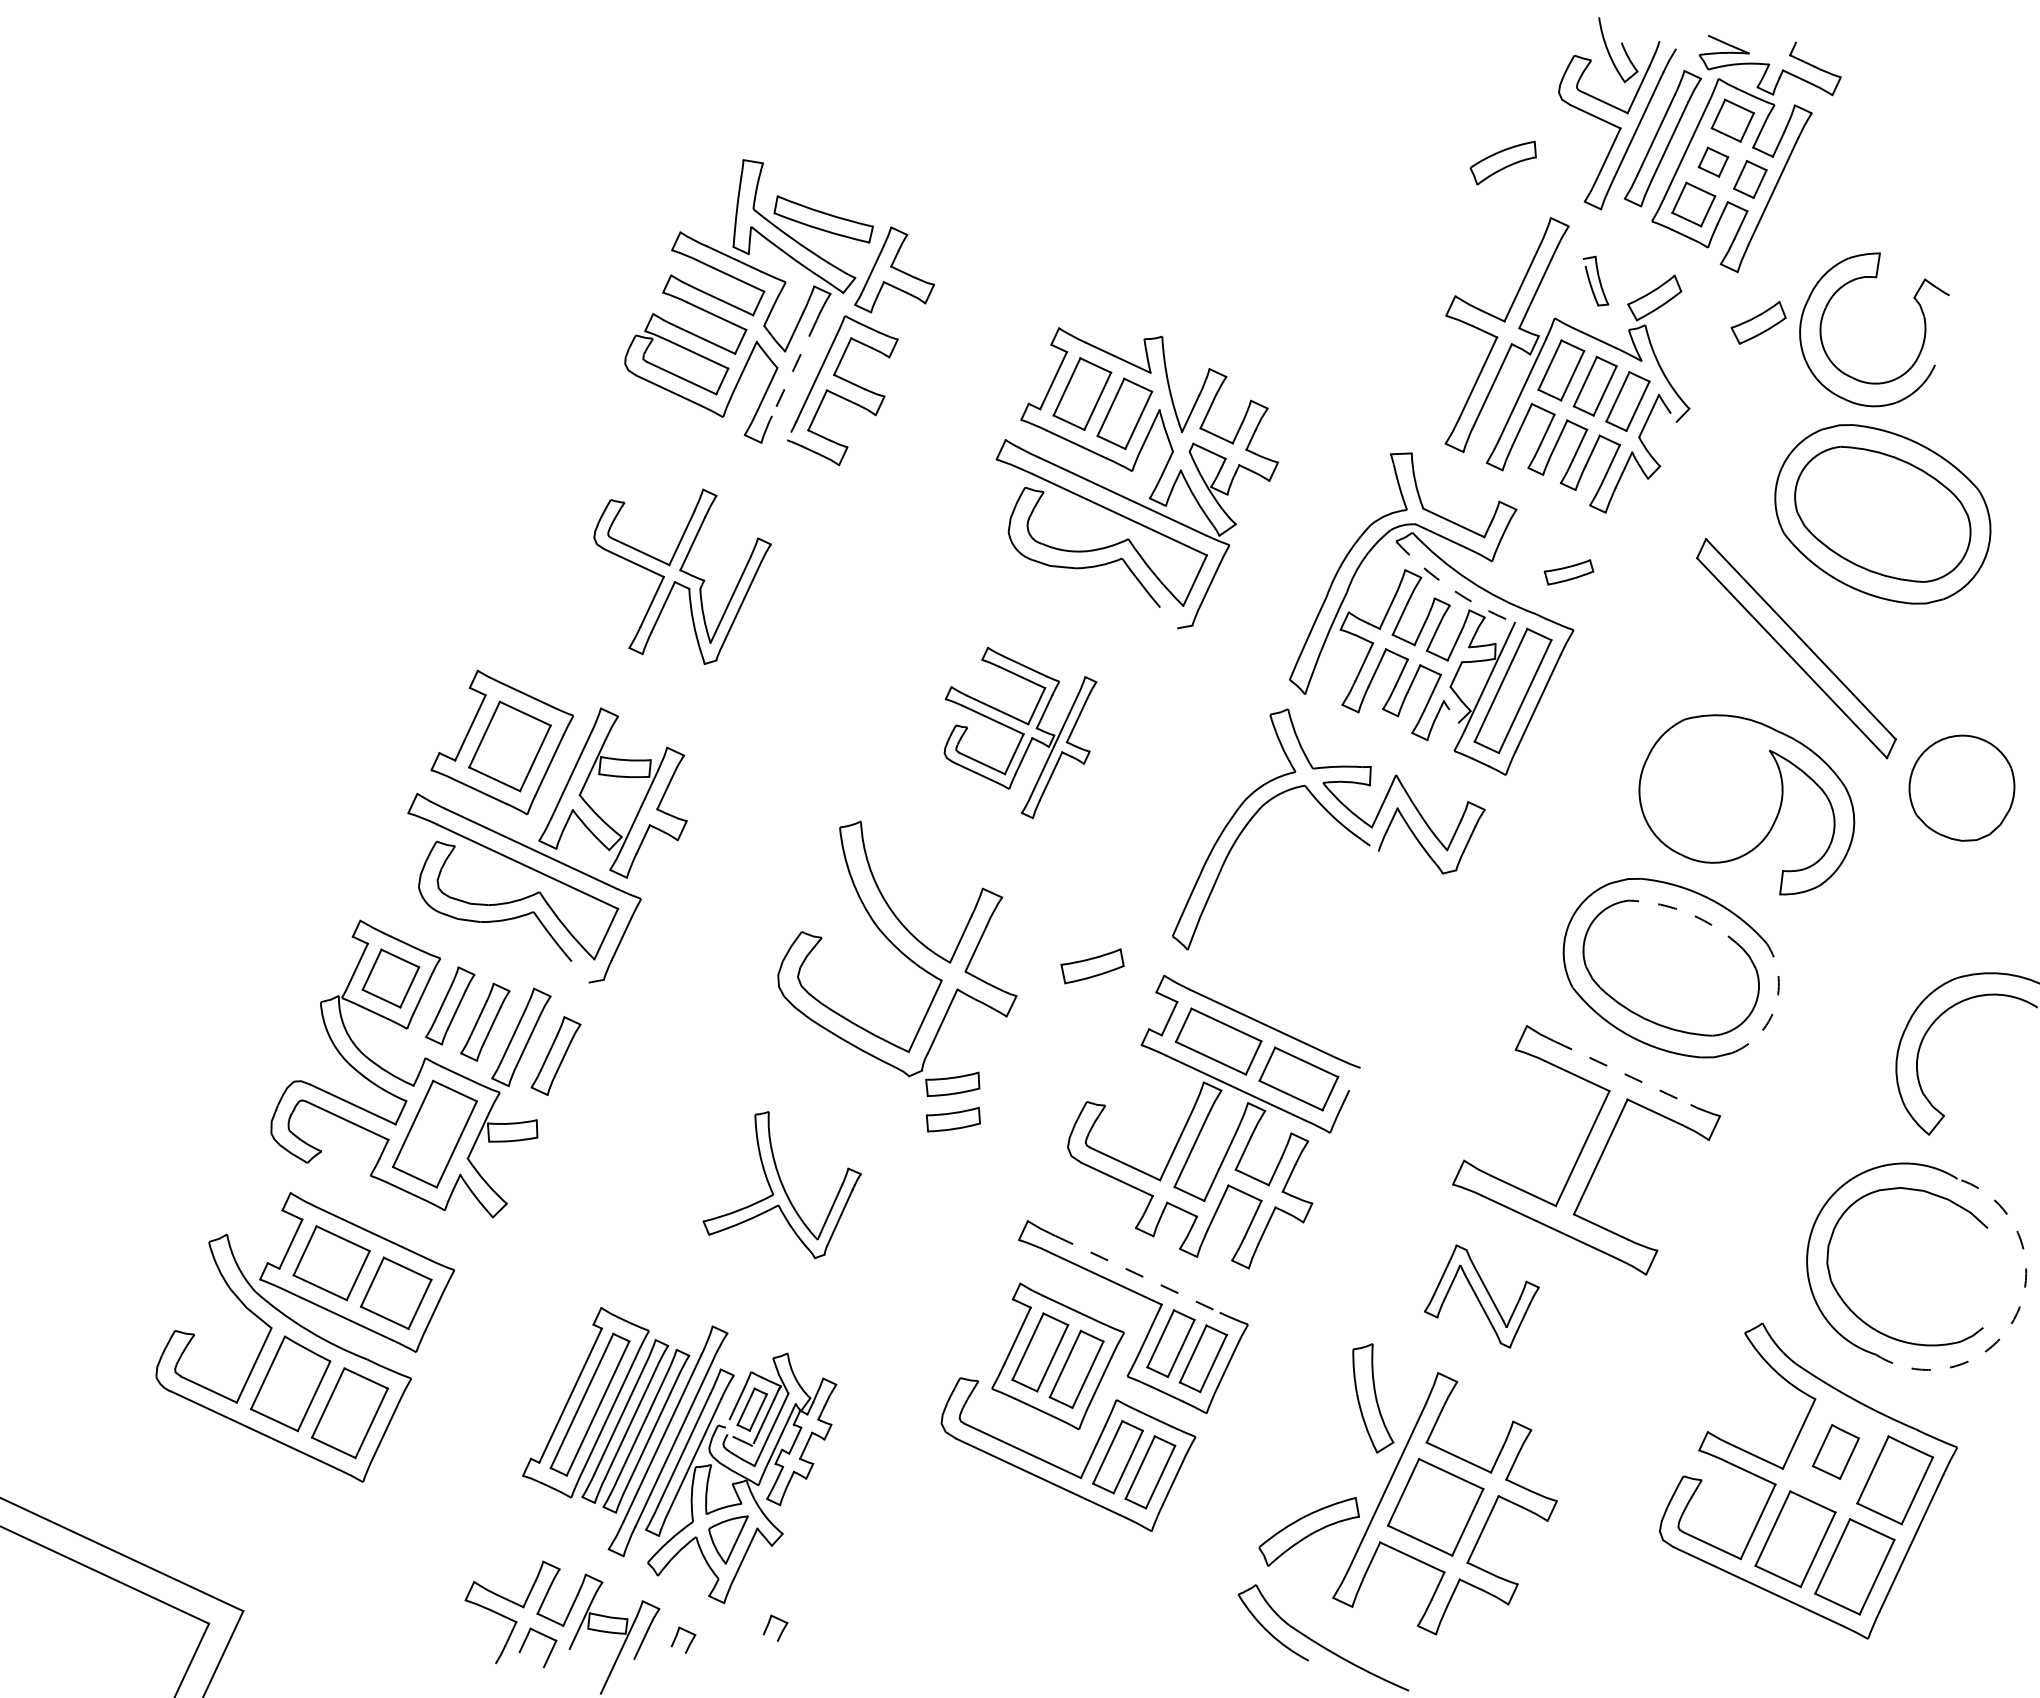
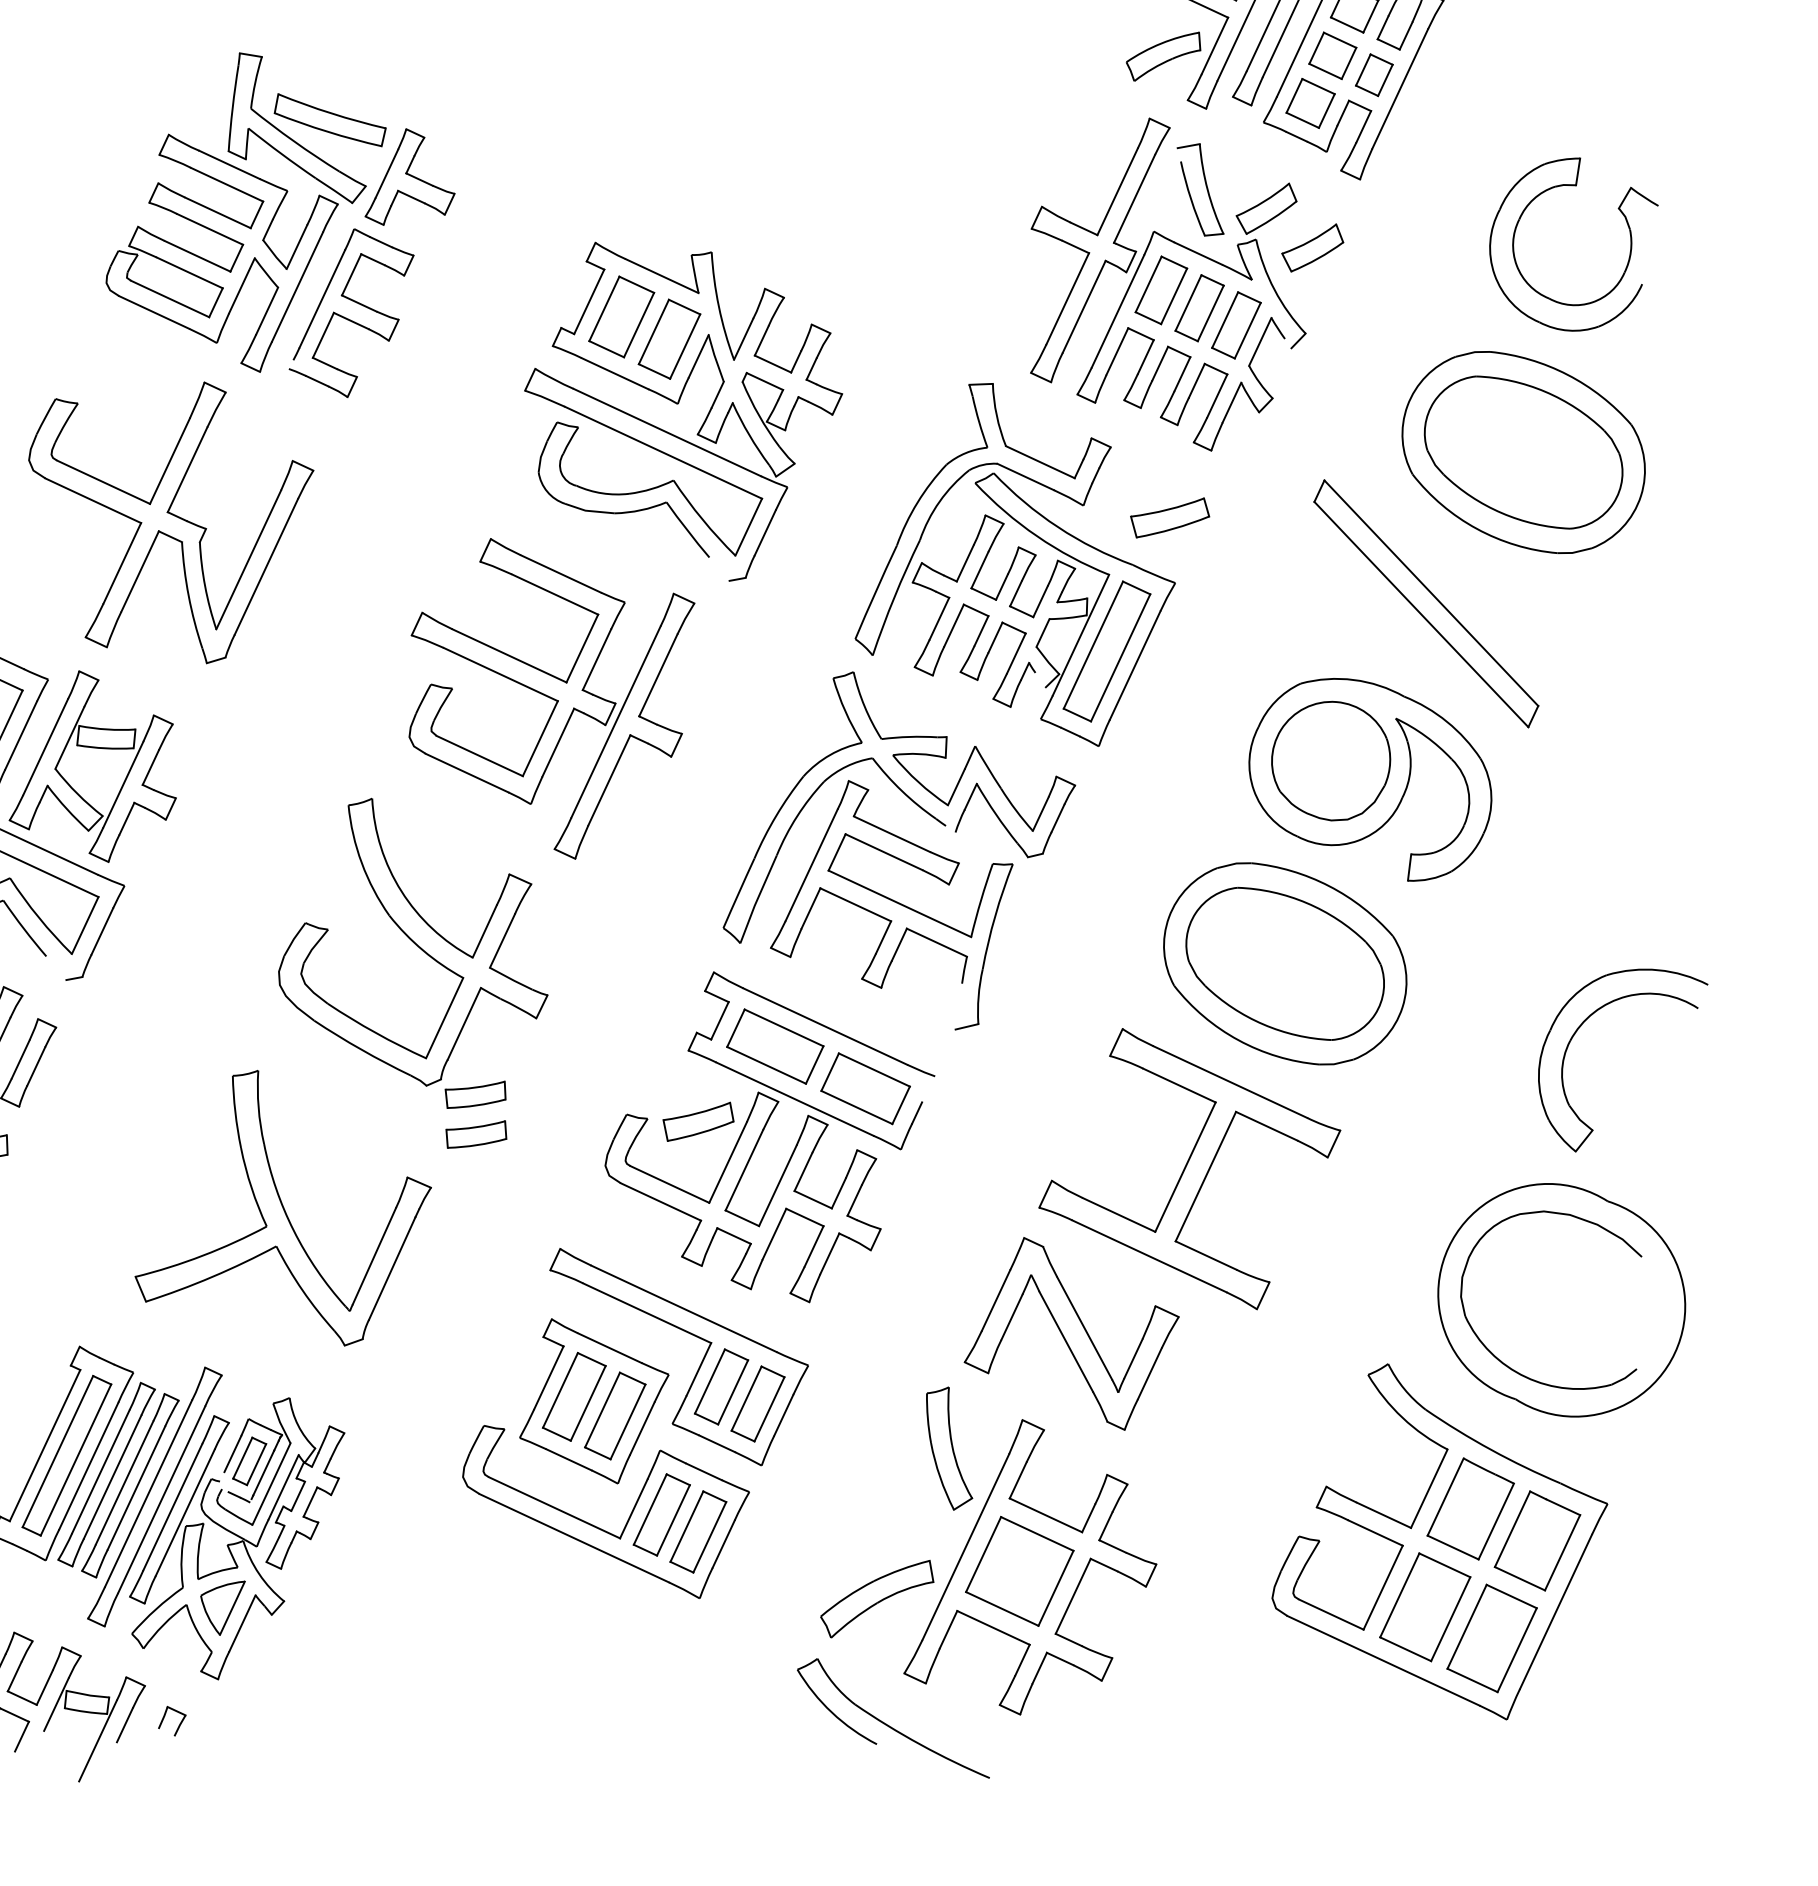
part: (1713, 161) -> (1332, 54), size x1.43
part: (1502, 162) -> (1162, 56), moved
part: (1595, 280) -> (1199, 189), size x1.67
part: (1758, 322) -> (1312, 247), moved
part: (1923, 337) -> (1629, 253), moved
line: (794, 367) -> (297, 287), dashed -> solid
part: (1568, 572) -> (1169, 518), size x1.43
part: (682, 576) -> (171, 522), size x1.43
arc: (1451, 588) -> (1037, 536), dashed -> solid
part: (1020, 732) -> (551, 698), size x1.67
part: (1961, 787) -> (1330, 760), moved
arc: (1690, 914) -> (1306, 903), dashed -> solid
part: (1321, 915) -> (891, 904), added
part: (1092, 966) -> (698, 1122), moved
arc: (1775, 1006) -> (1402, 1007), dashed -> solid
line: (1623, 1073) -> (1231, 1082), dashed -> solid
part: (782, 1184) -> (283, 1207), size x1.67
line: (1137, 1274) -> (683, 1309), dashed -> solid
part: (1481, 1296) -> (1071, 1333), size x1.67
arc: (2017, 1313) -> (1675, 1352), dashed -> solid
part: (1835, 1451) -> (1470, 1508), size x1.67
part: (769, 1624) -> (269, 1703), removed

